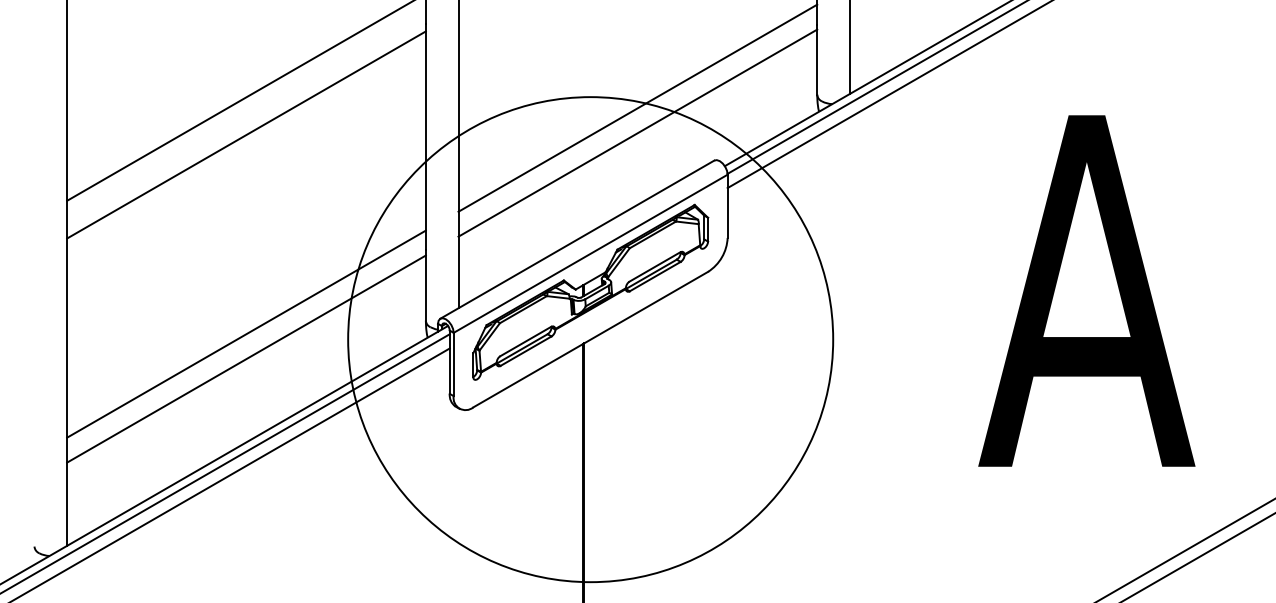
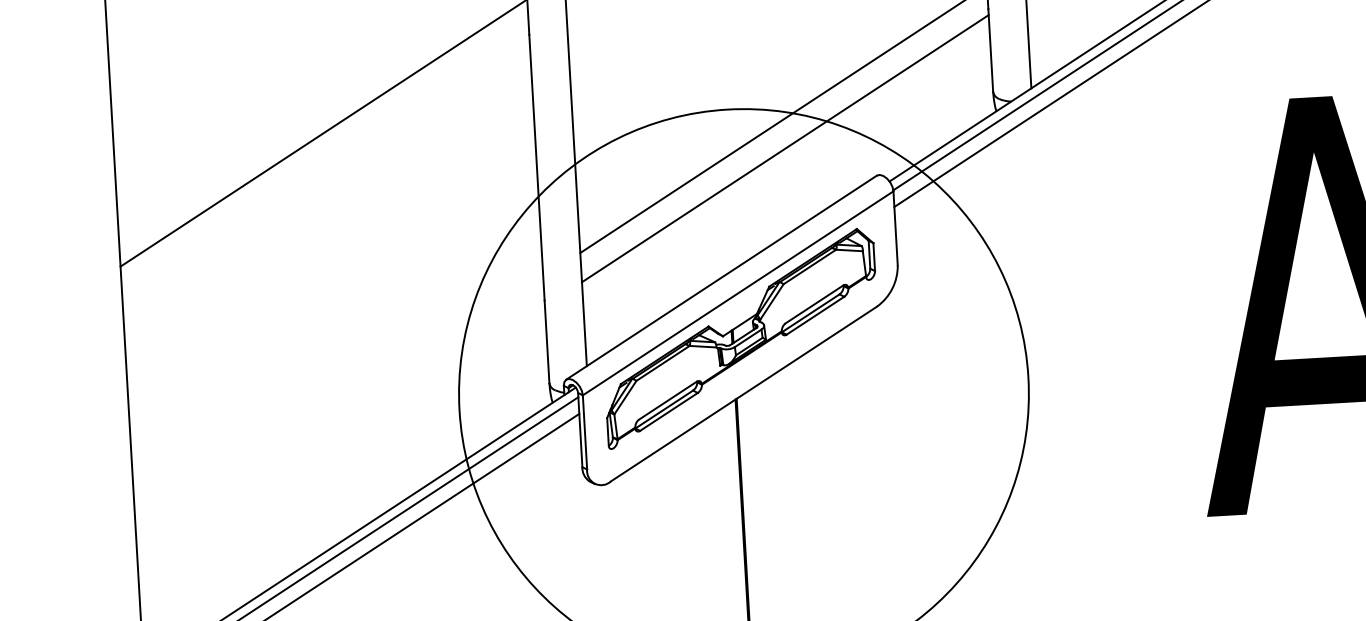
line: (246, 134) -> (326, 176), removed
line: (246, 333) -> (339, 410), removed
line: (246, 358) -> (341, 439), removed

